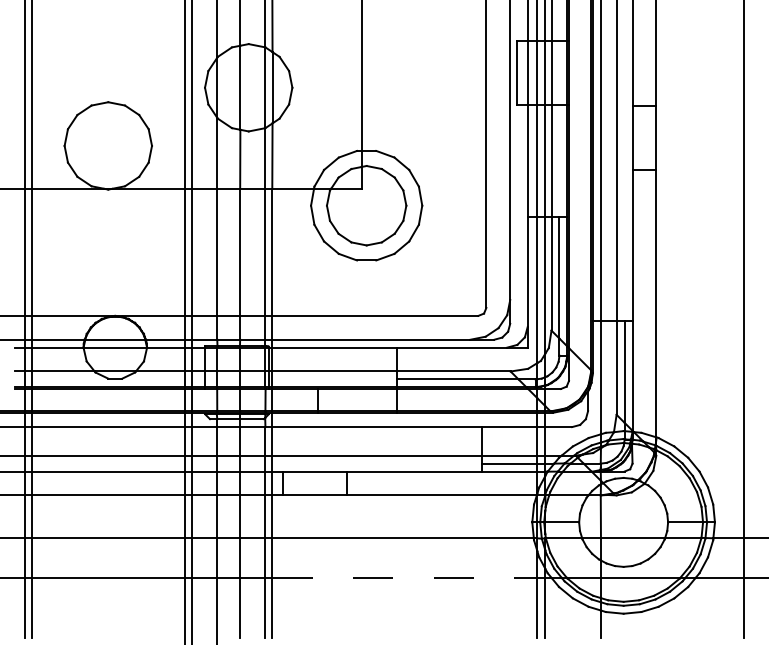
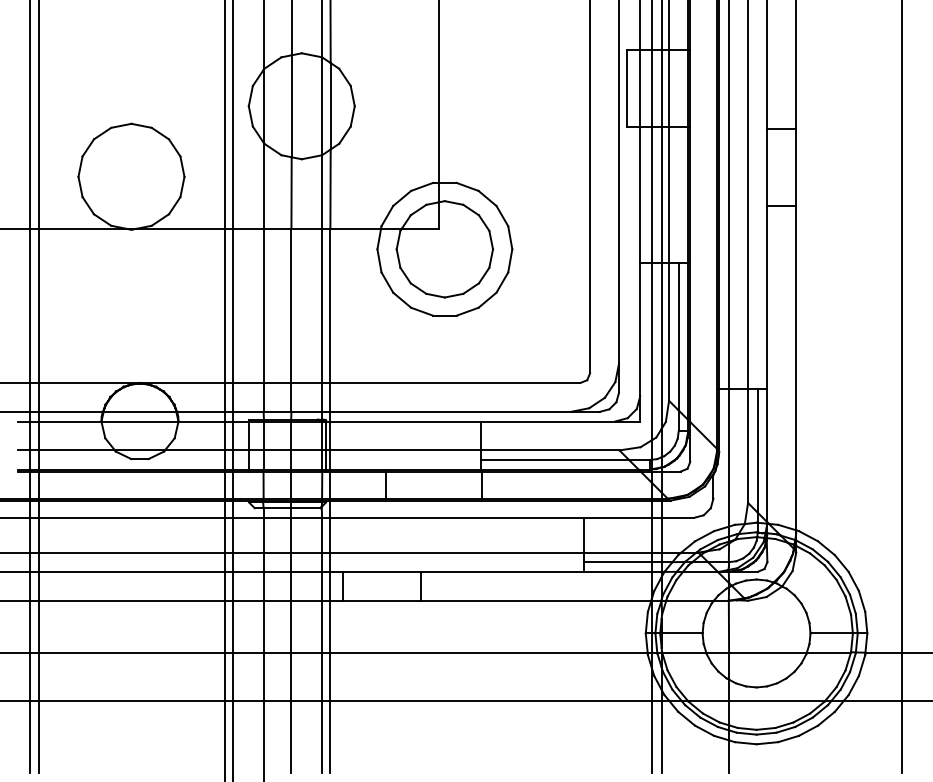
line: (405, 577) -> (491, 700), dashed -> solid

